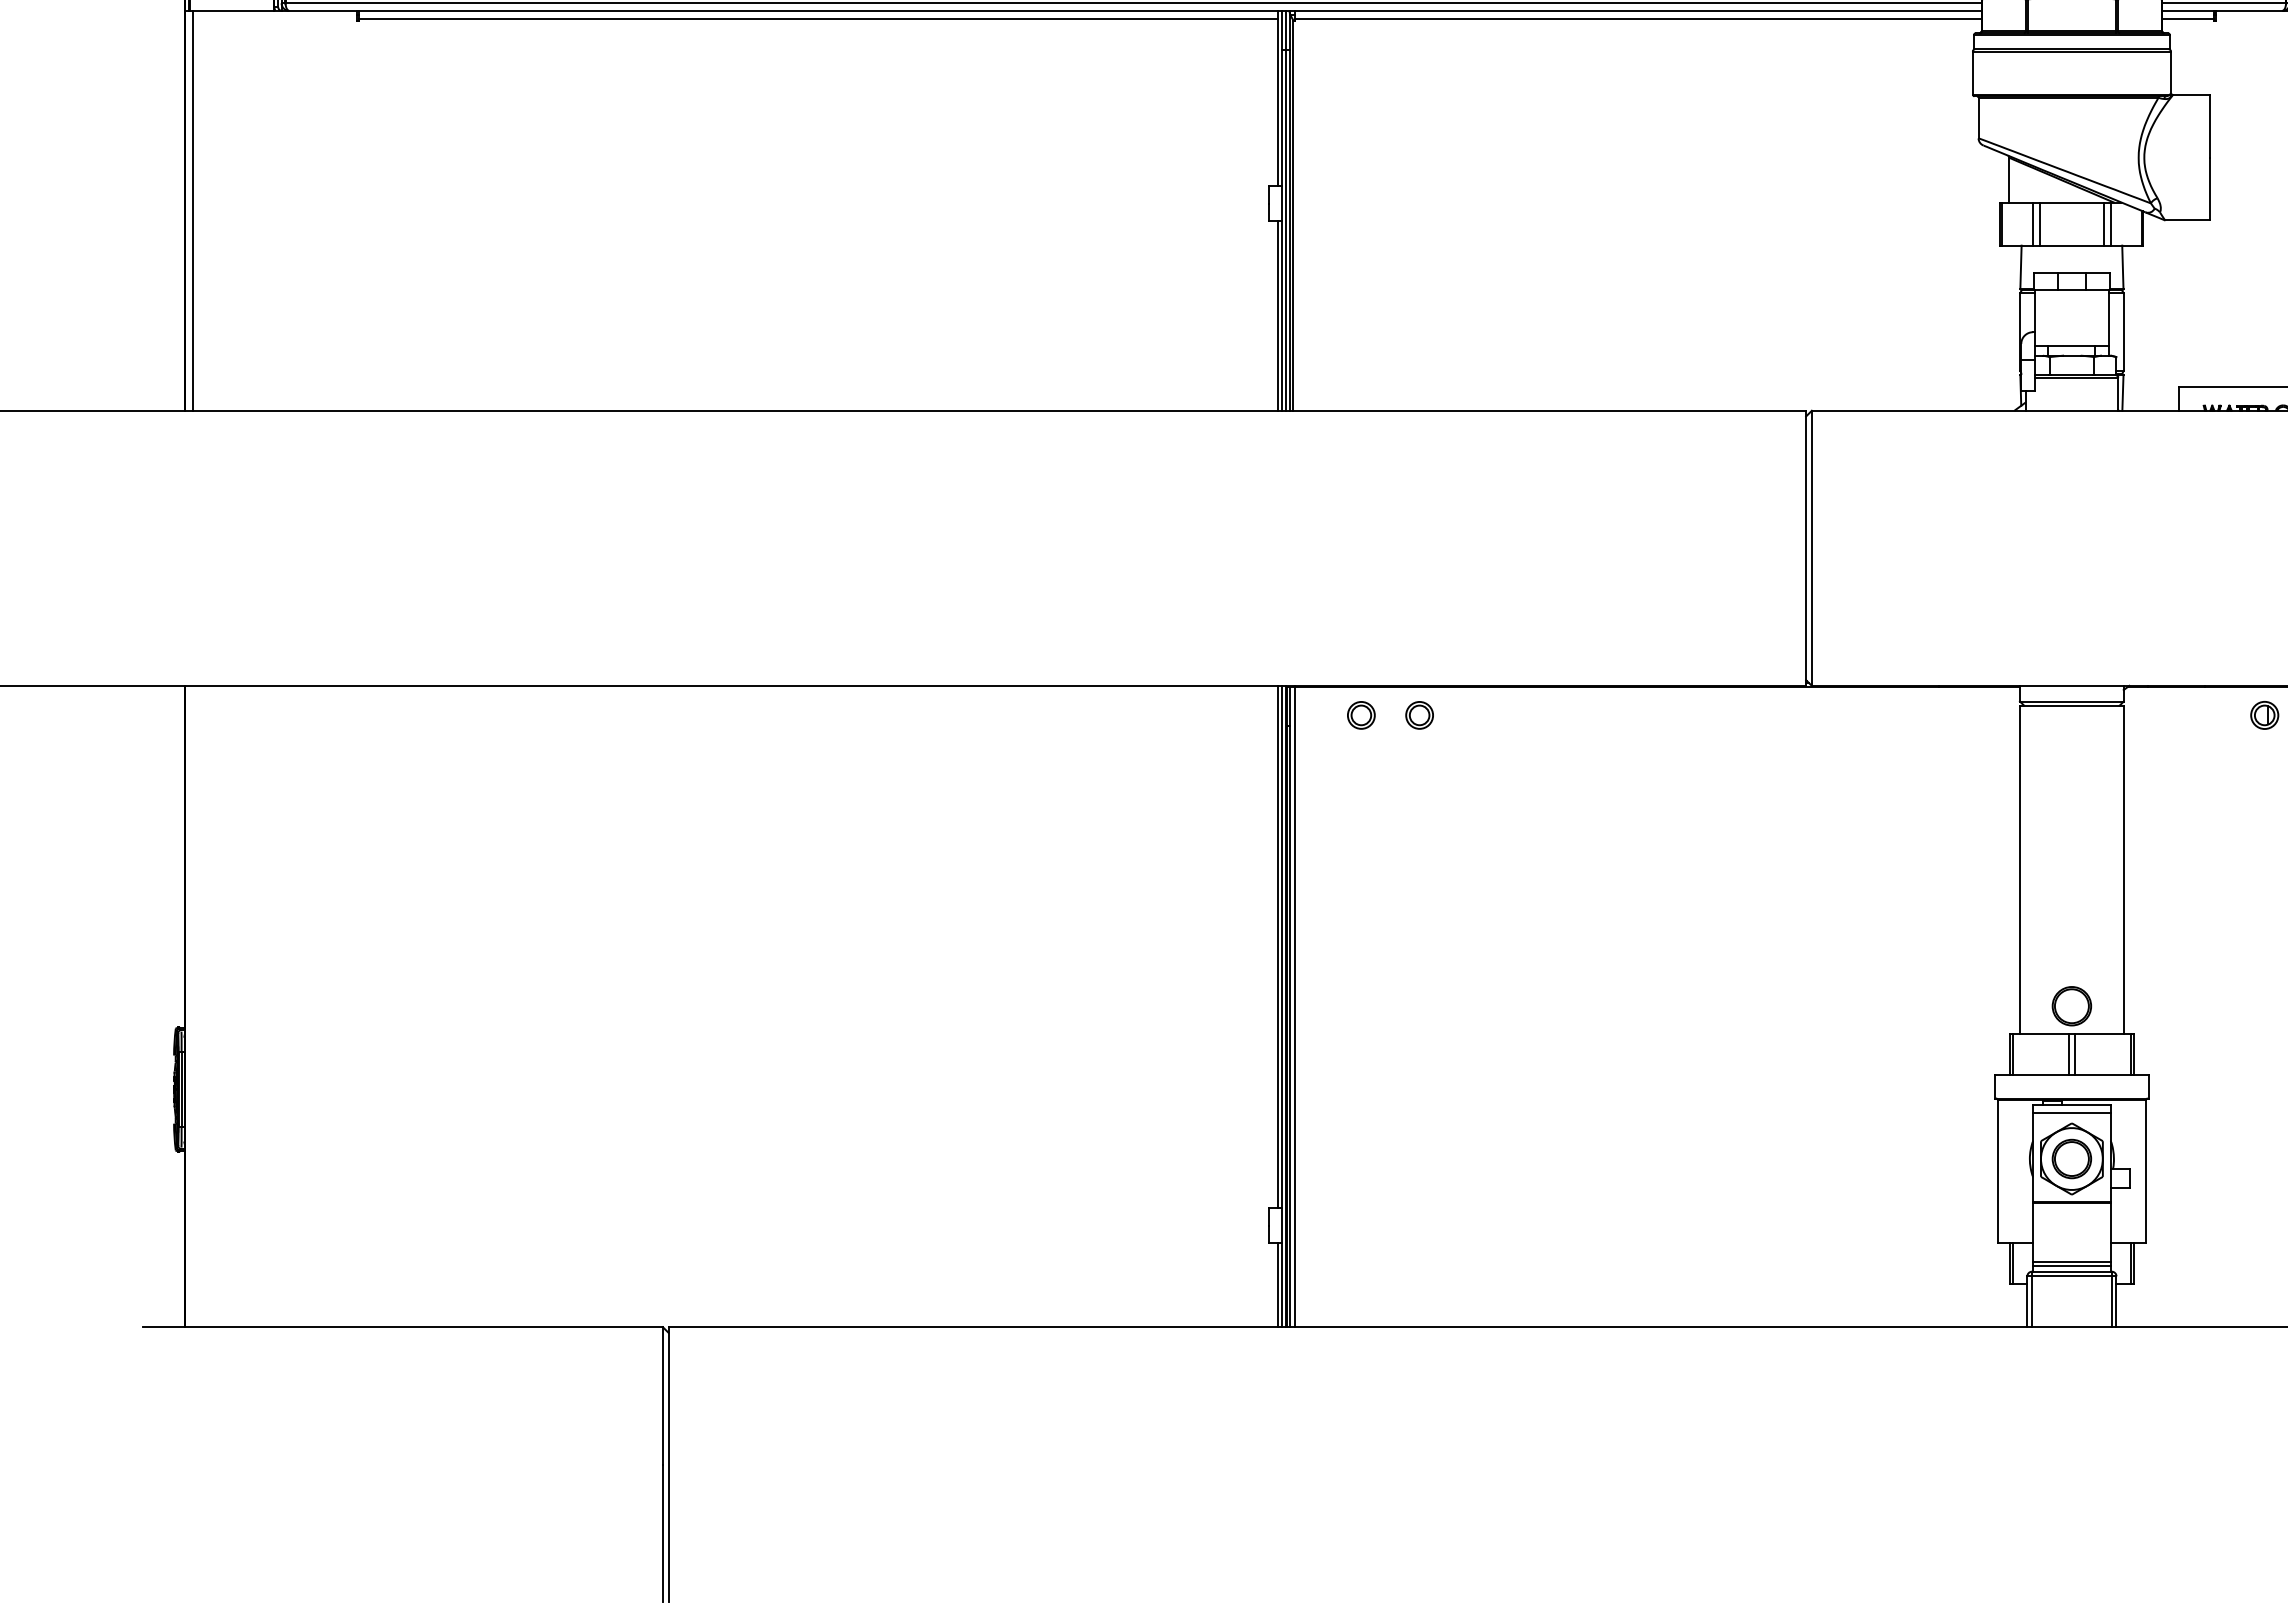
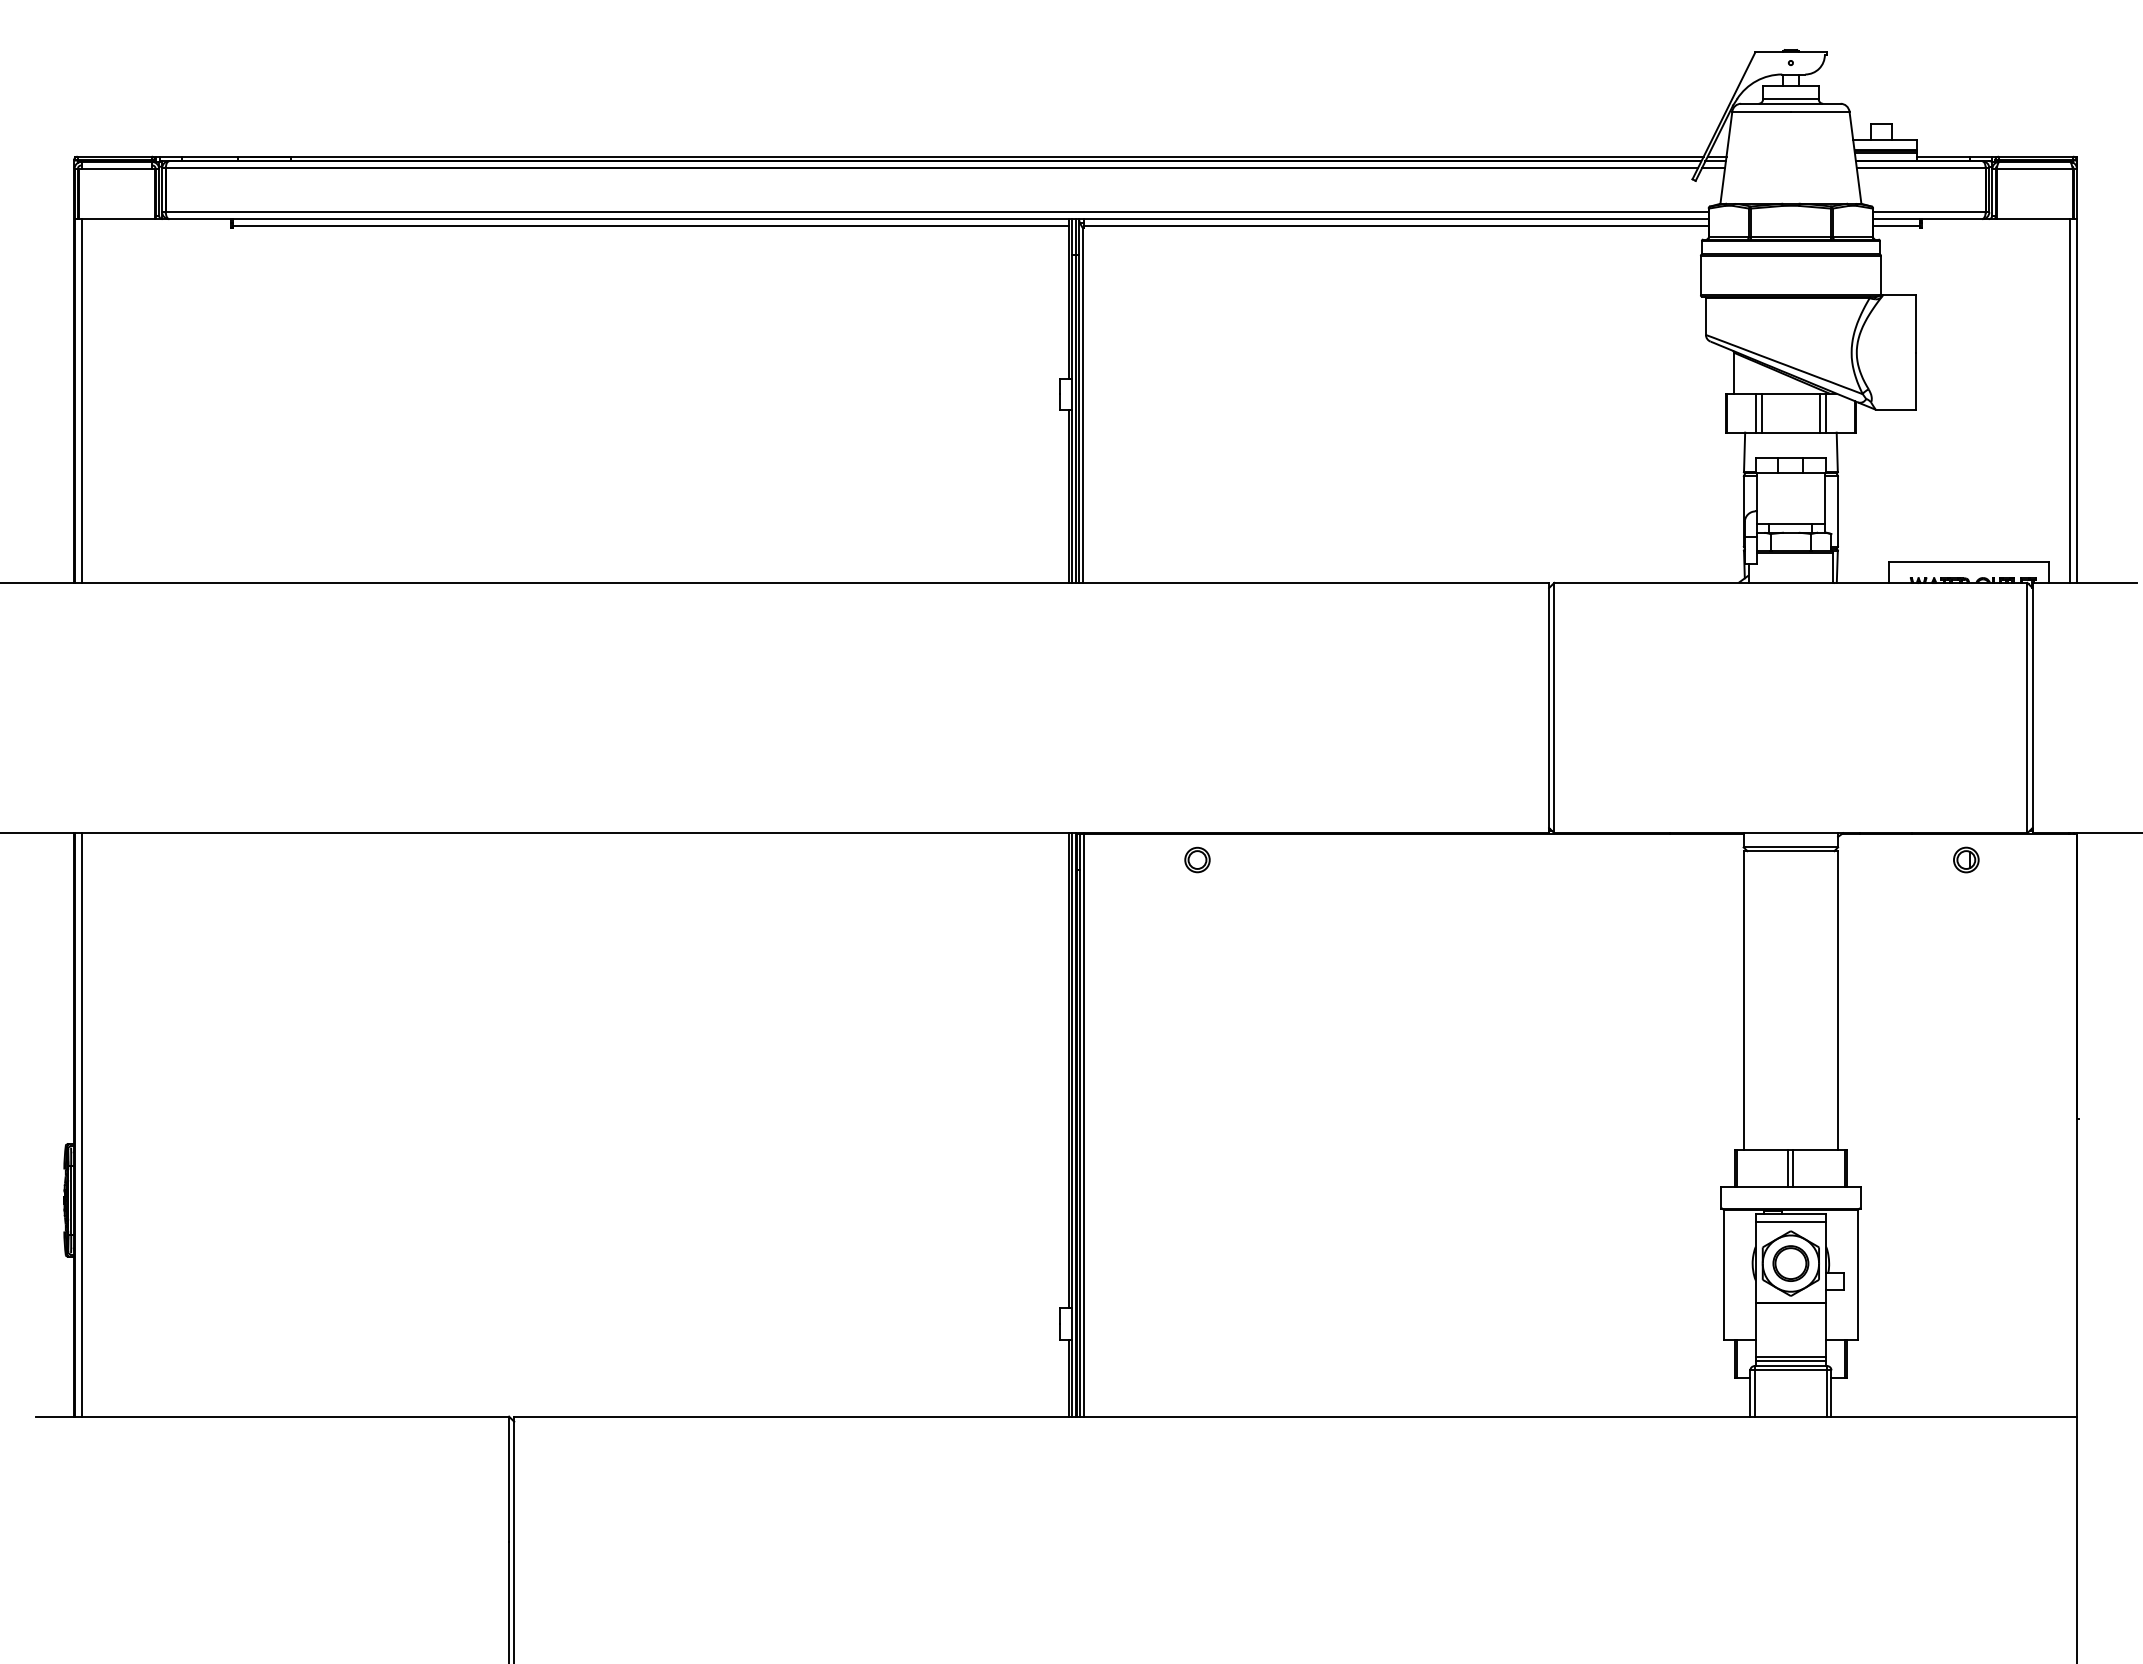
part: (1361, 714) -> (1144, 859), removed
line: (192, 1006) -> (81, 1124), added
part: (2071, 1006) -> (1790, 1124), removed

